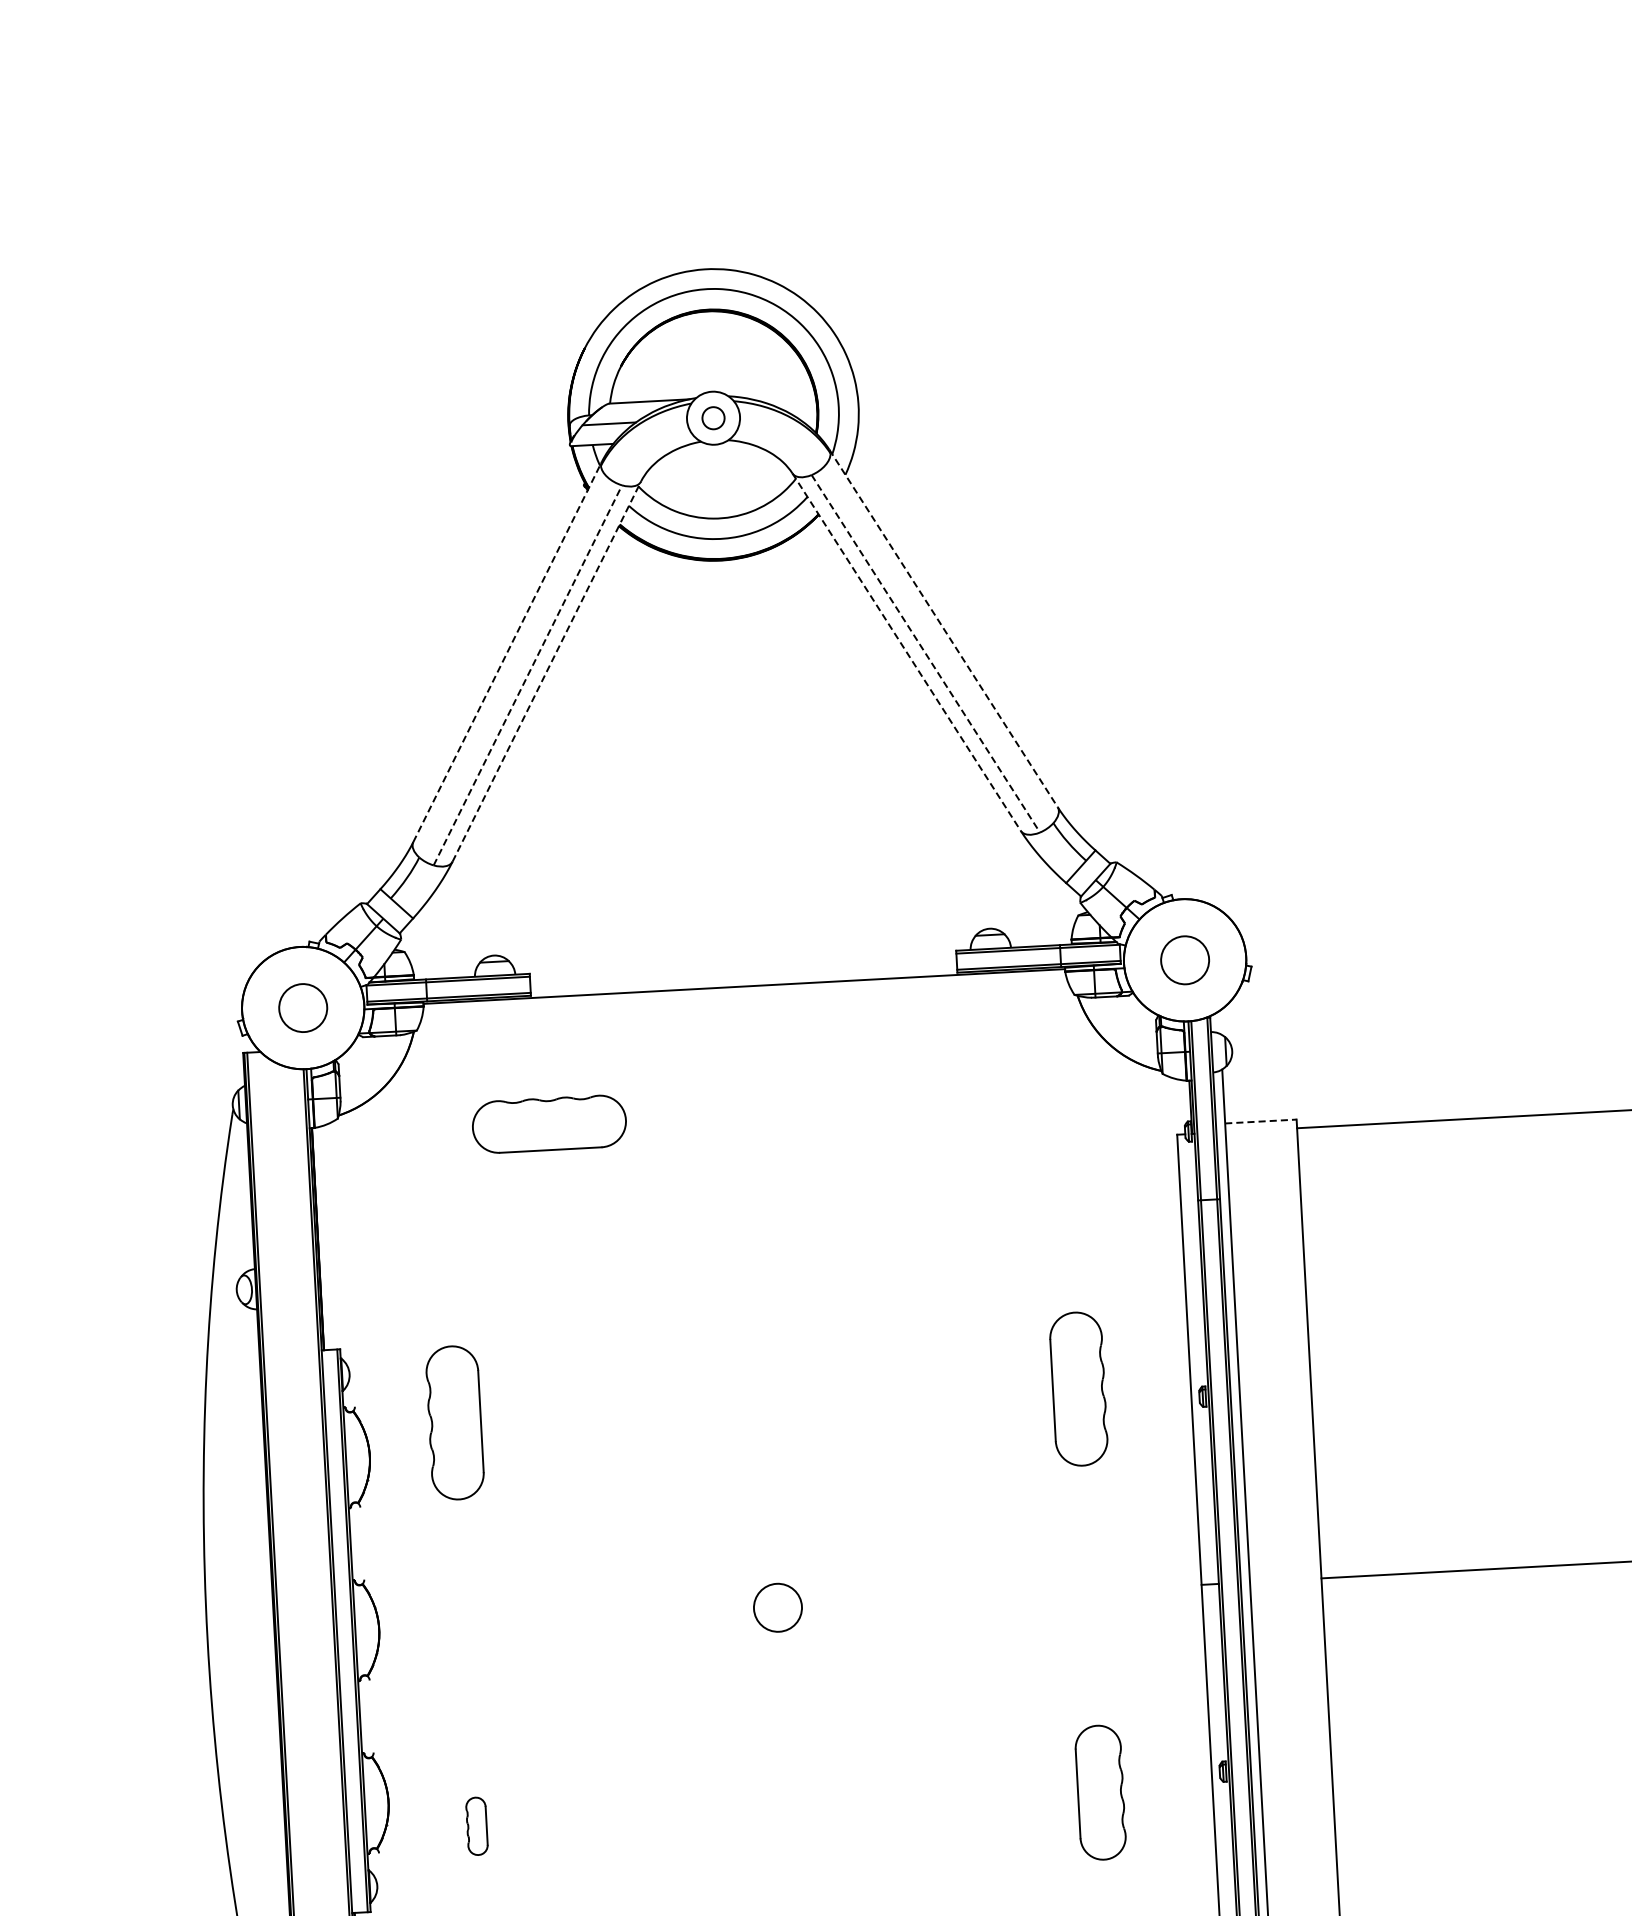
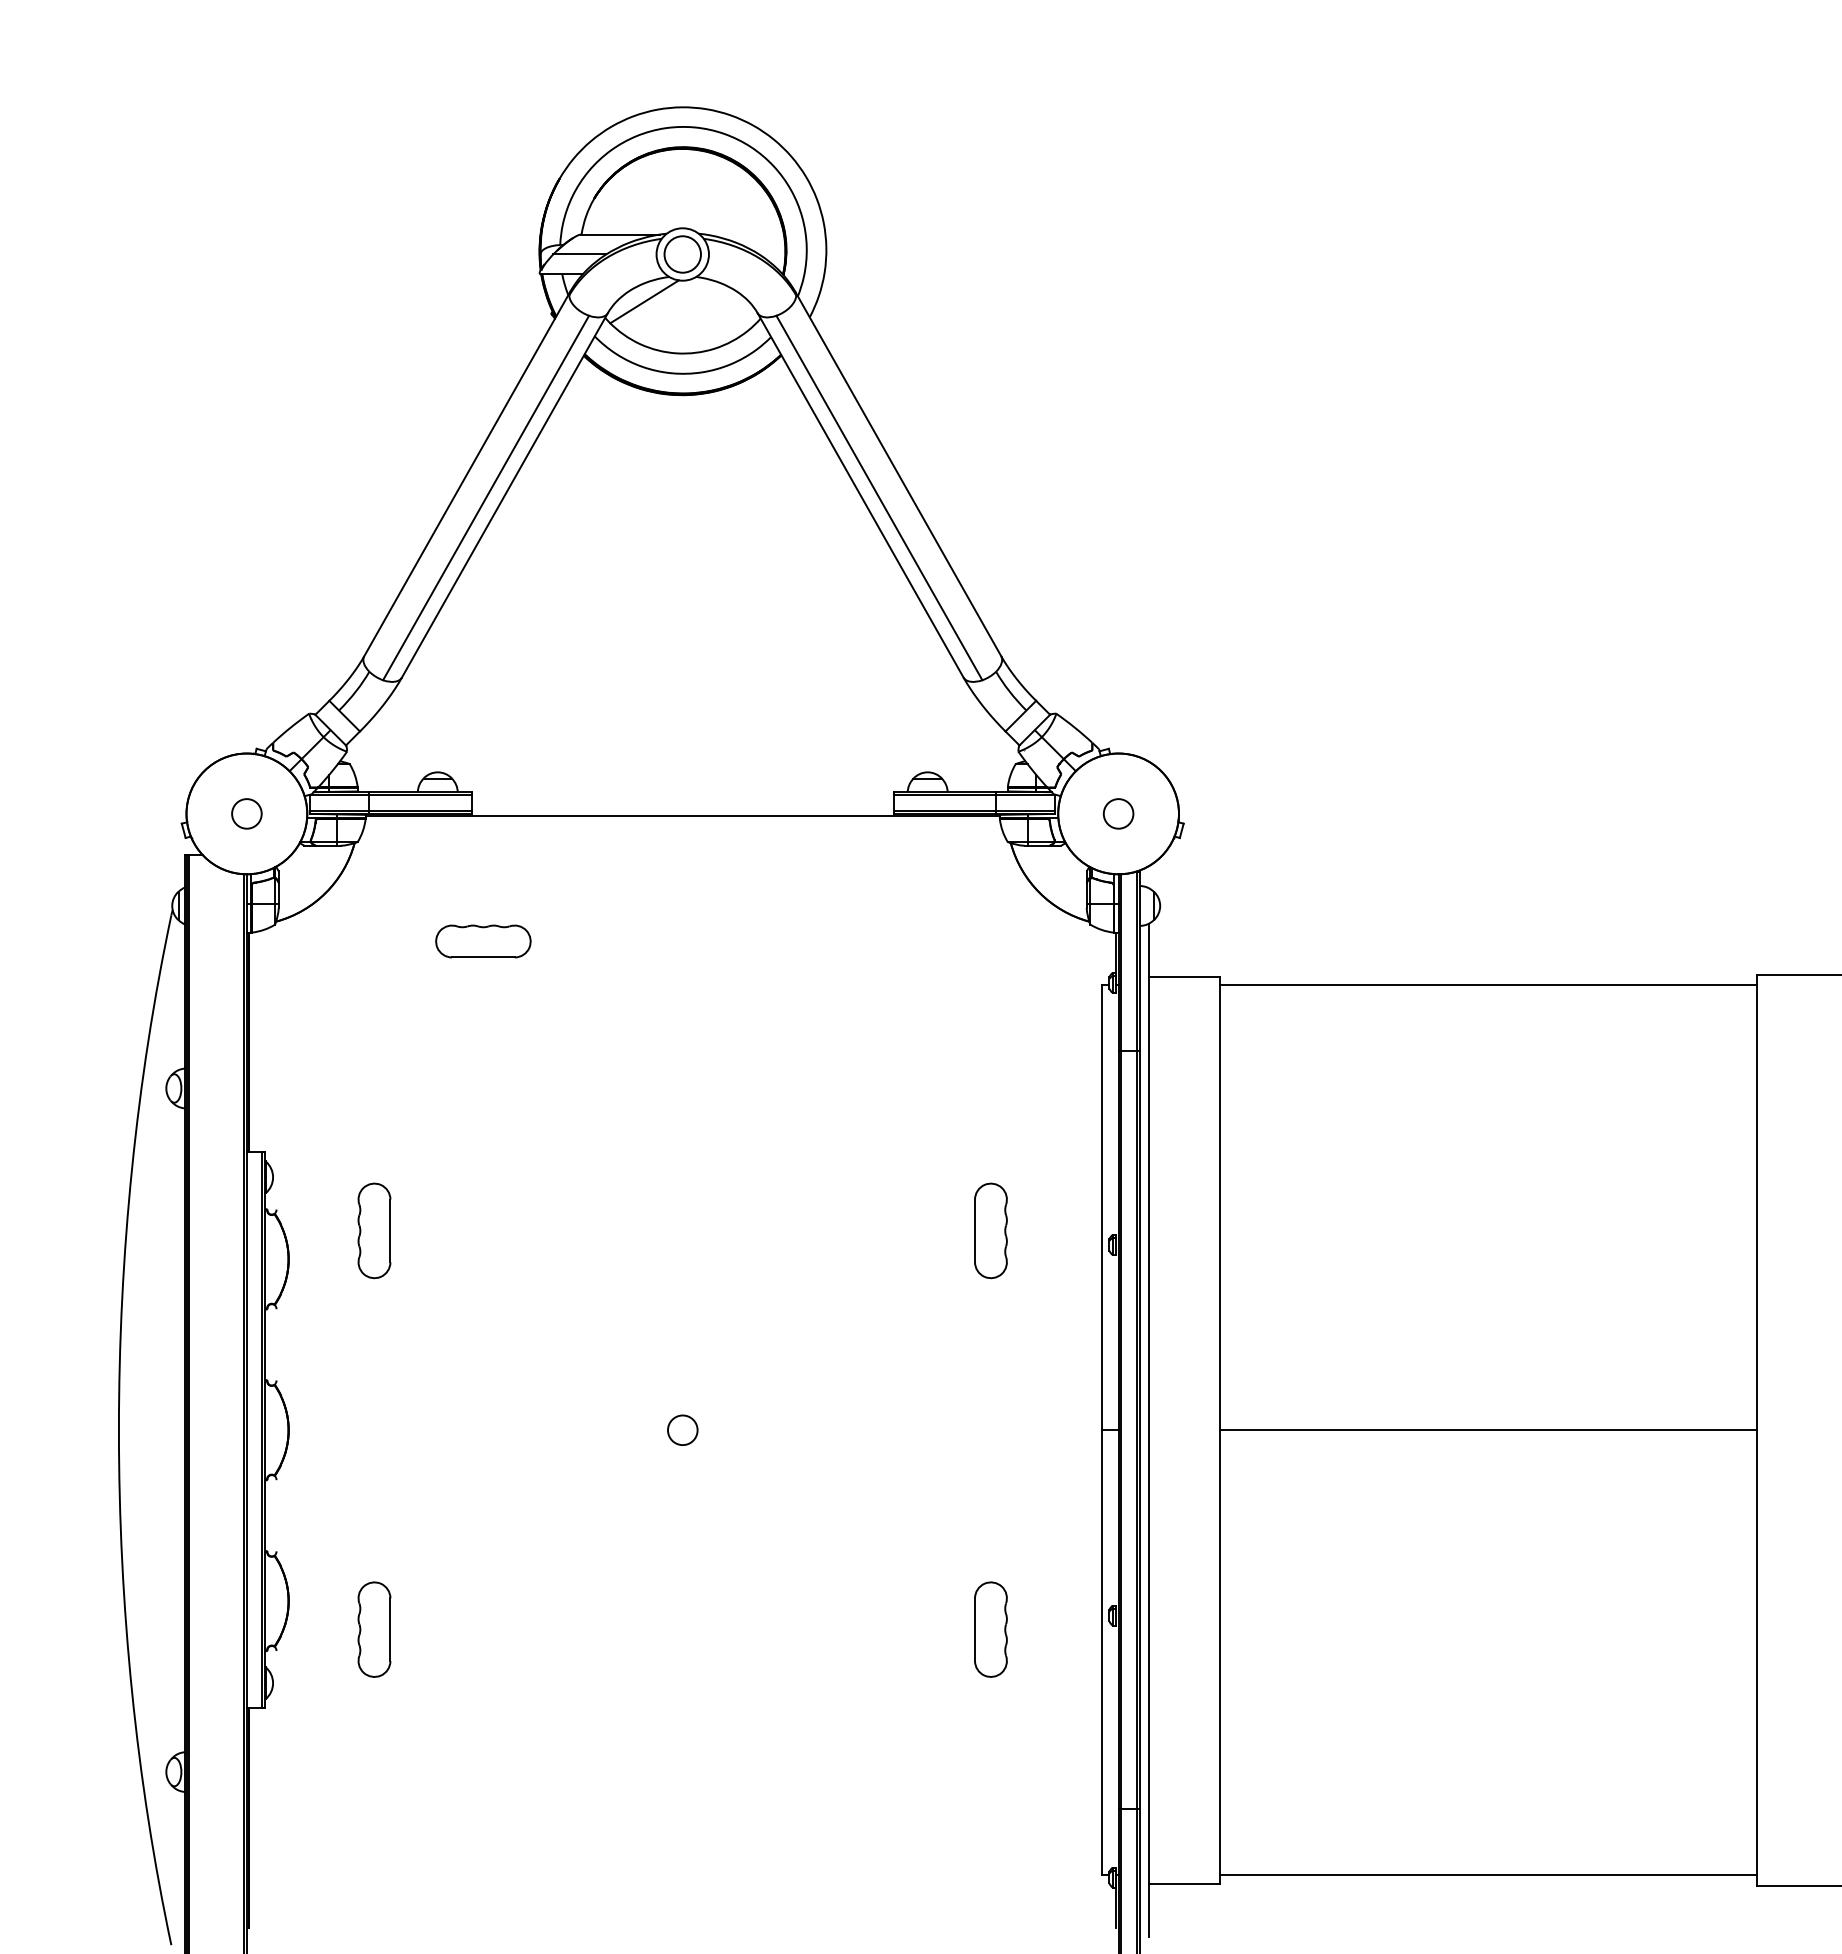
circle: (713, 418) -> (682, 254), size x1.67
line: (677, 467) -> (644, 301), added
line: (943, 628) -> (898, 474), dashed -> solid
line: (507, 651) -> (467, 473), dashed -> solid
line: (906, 652) -> (860, 495), dashed -> solid
line: (925, 654) -> (879, 498), dashed -> solid
line: (547, 670) -> (505, 494), dashed -> solid
line: (528, 674) -> (486, 497), dashed -> solid
circle: (1185, 959) -> (1118, 813), size x0.62
circle: (302, 1007) -> (246, 813), size x0.62
line: (1261, 1121) -> (1185, 976), dashed -> solid
part: (549, 1124) -> (483, 941), size x0.62
part: (1078, 1388) -> (990, 1230), size x0.62
part: (455, 1422) -> (374, 1230), size x0.62
circle: (777, 1608) -> (682, 1430), size x0.62
part: (1100, 1792) -> (990, 1629), size x0.71
part: (476, 1826) -> (374, 1629), size x1.67

